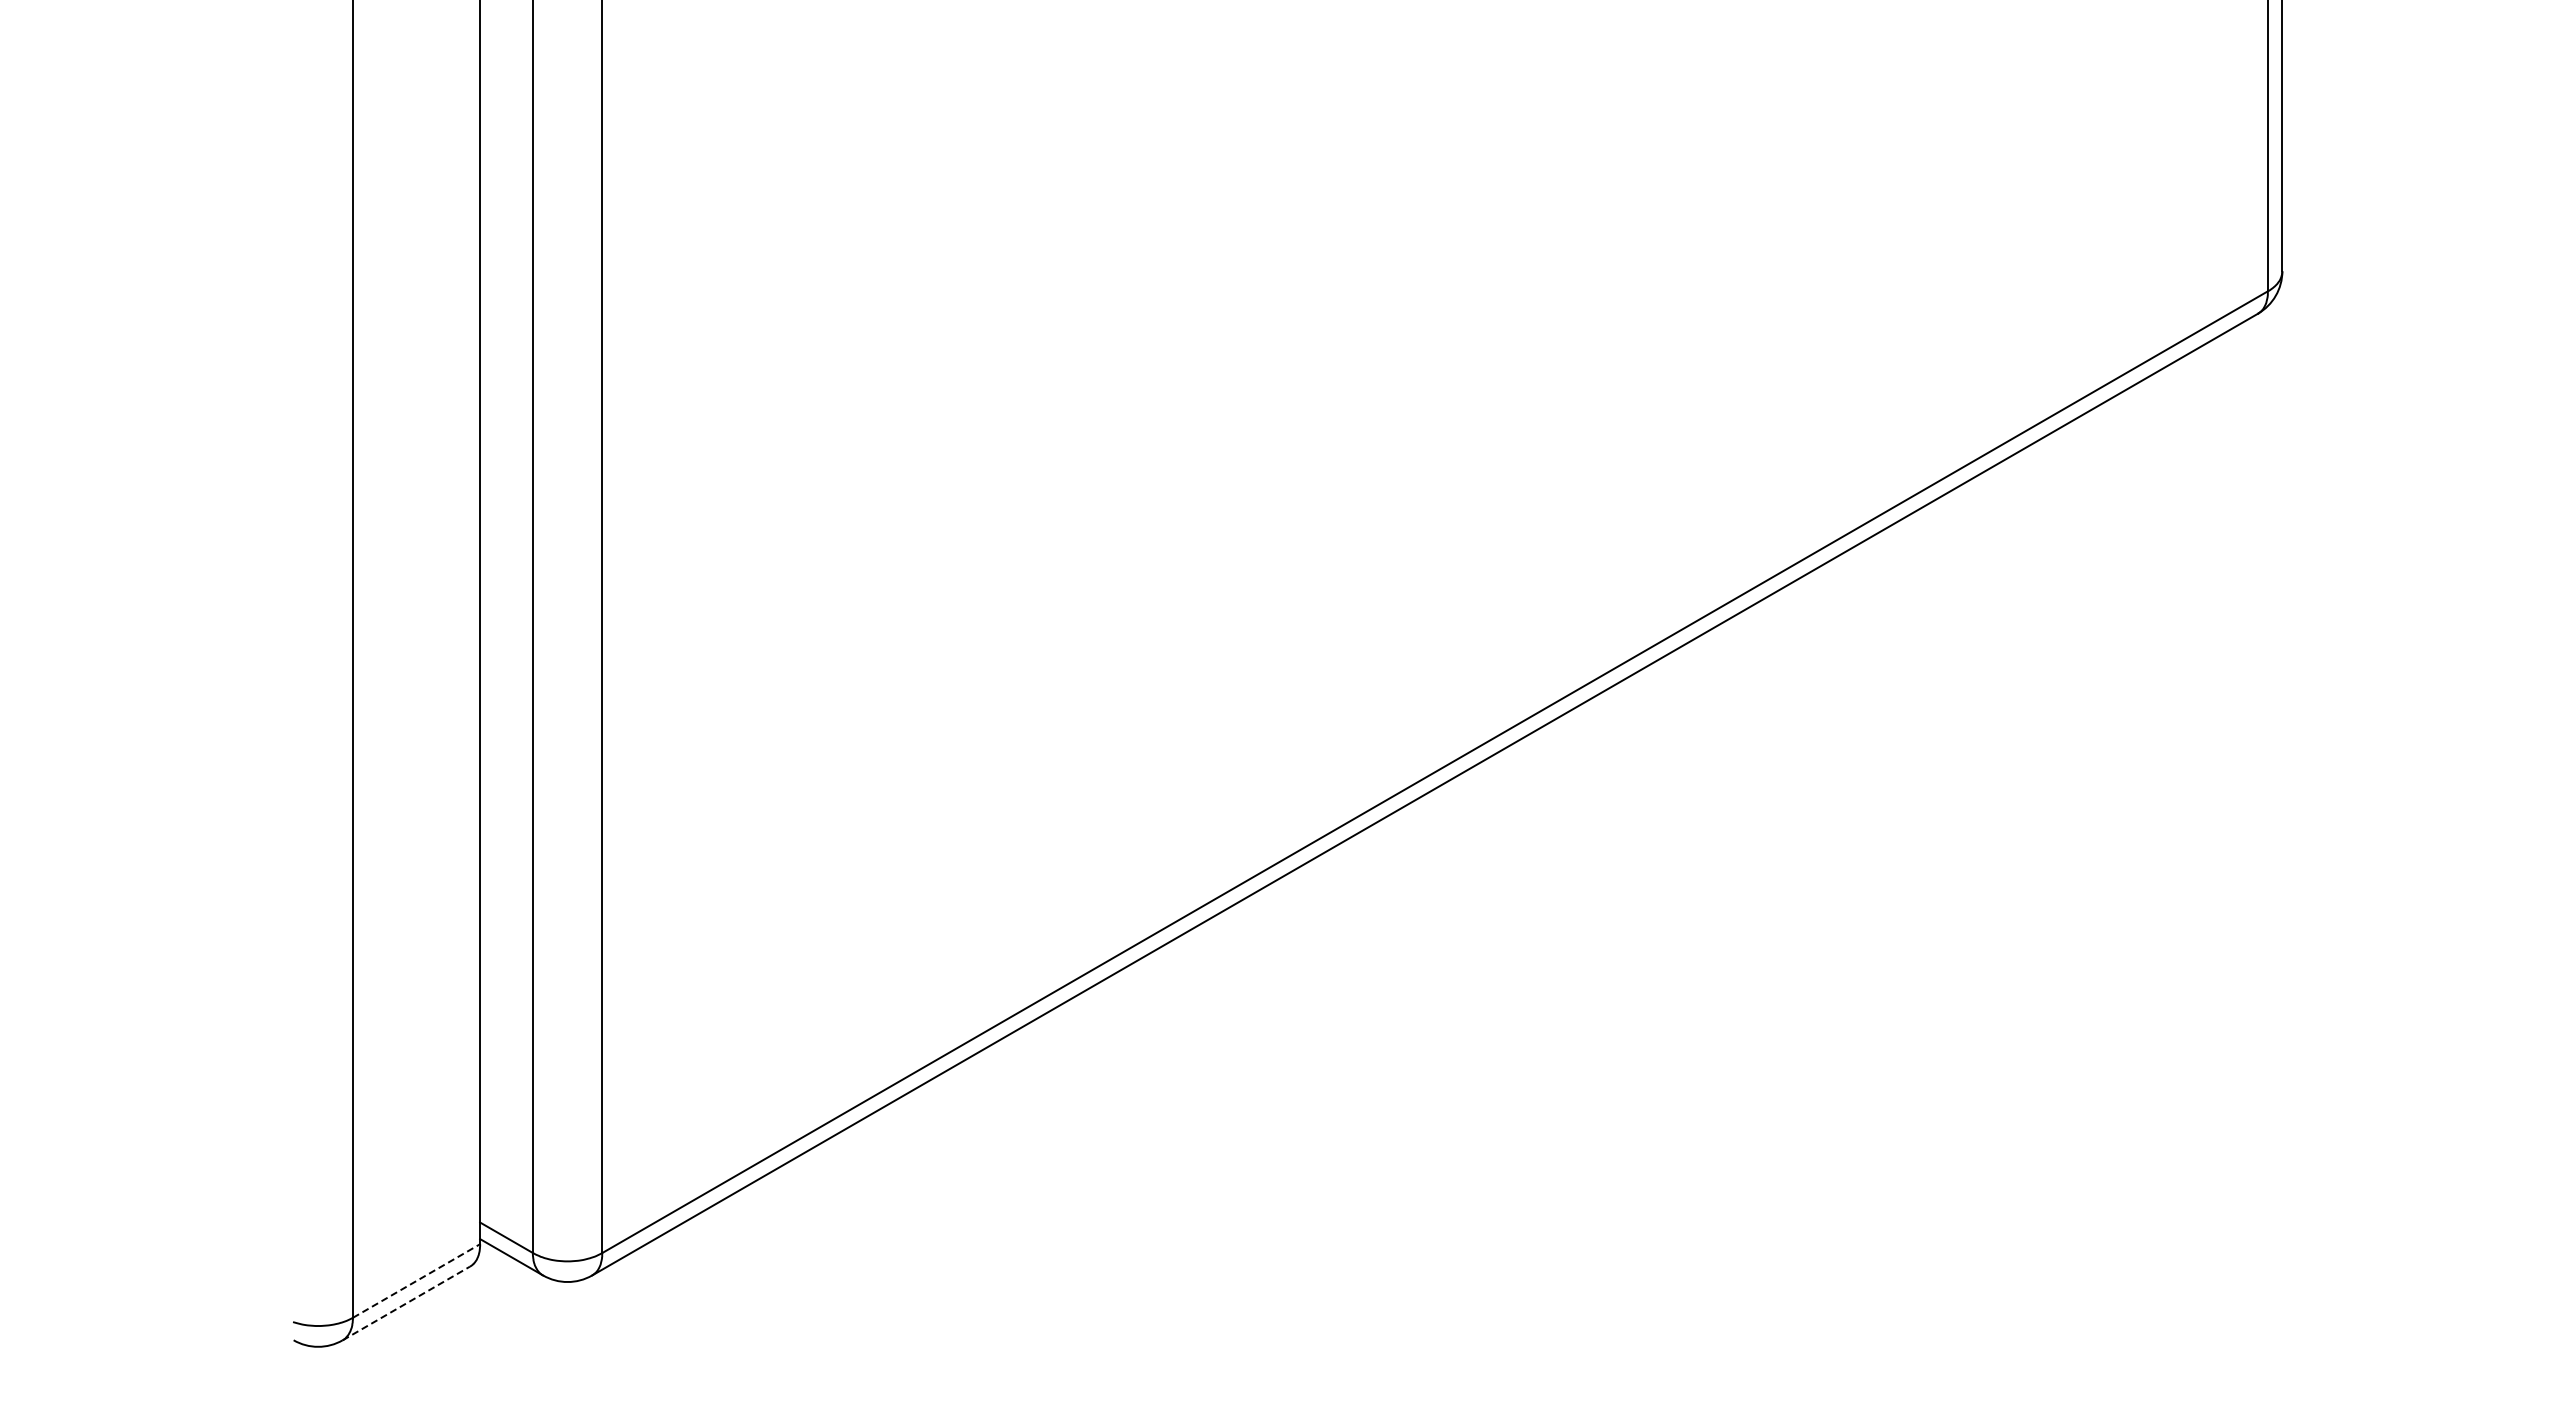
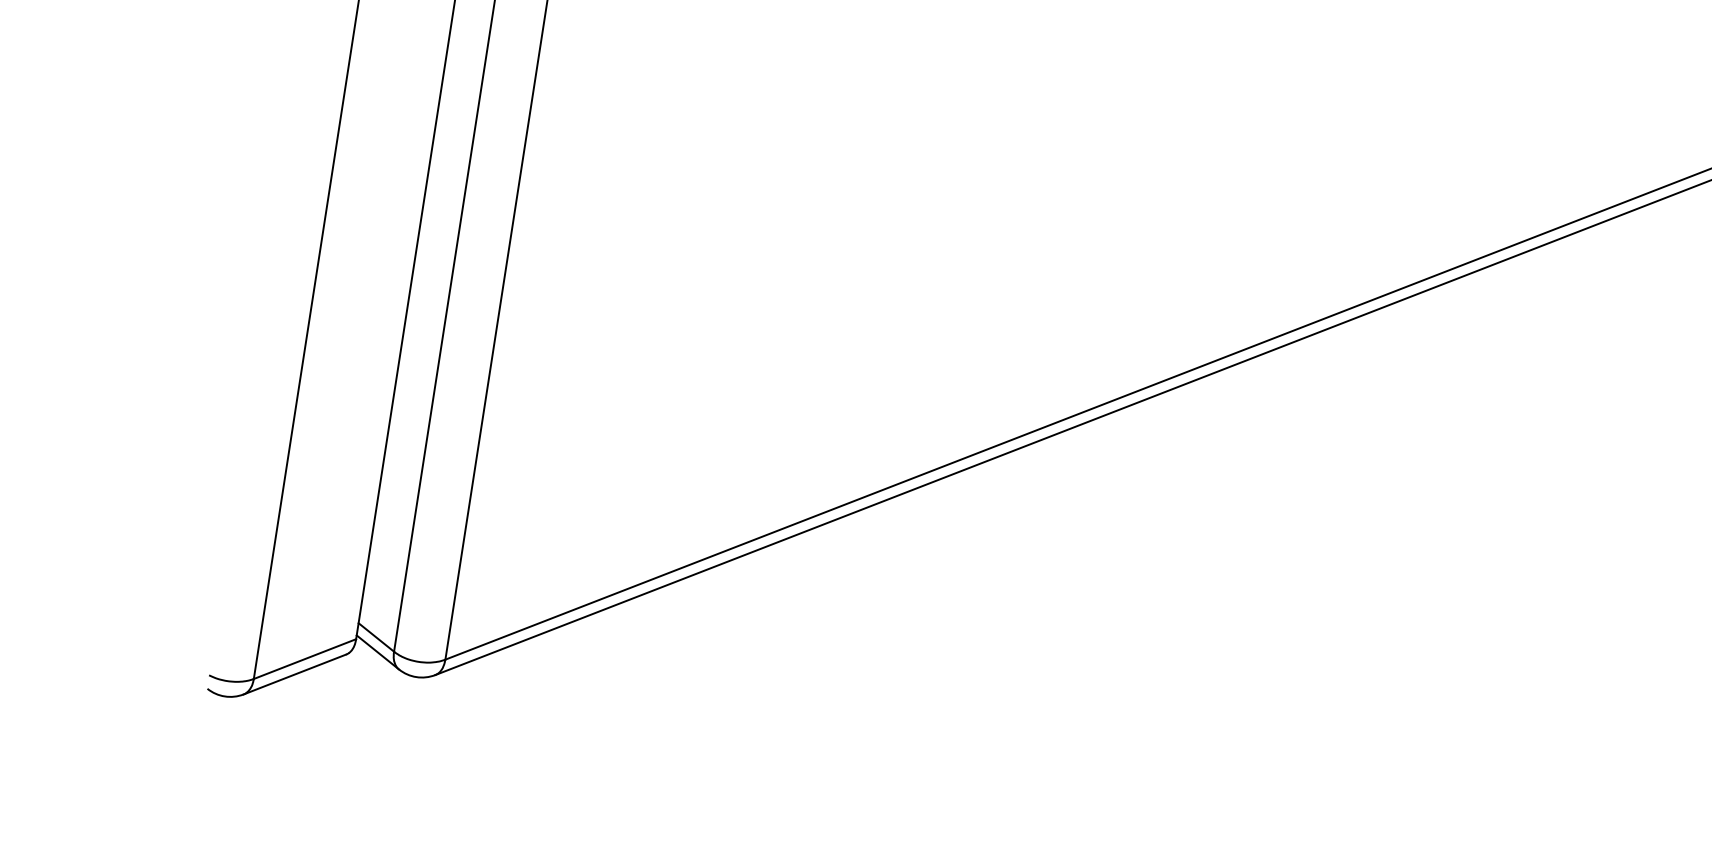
line: (416, 1280) -> (305, 658), dashed -> solid
line: (406, 1303) -> (294, 674), dashed -> solid

